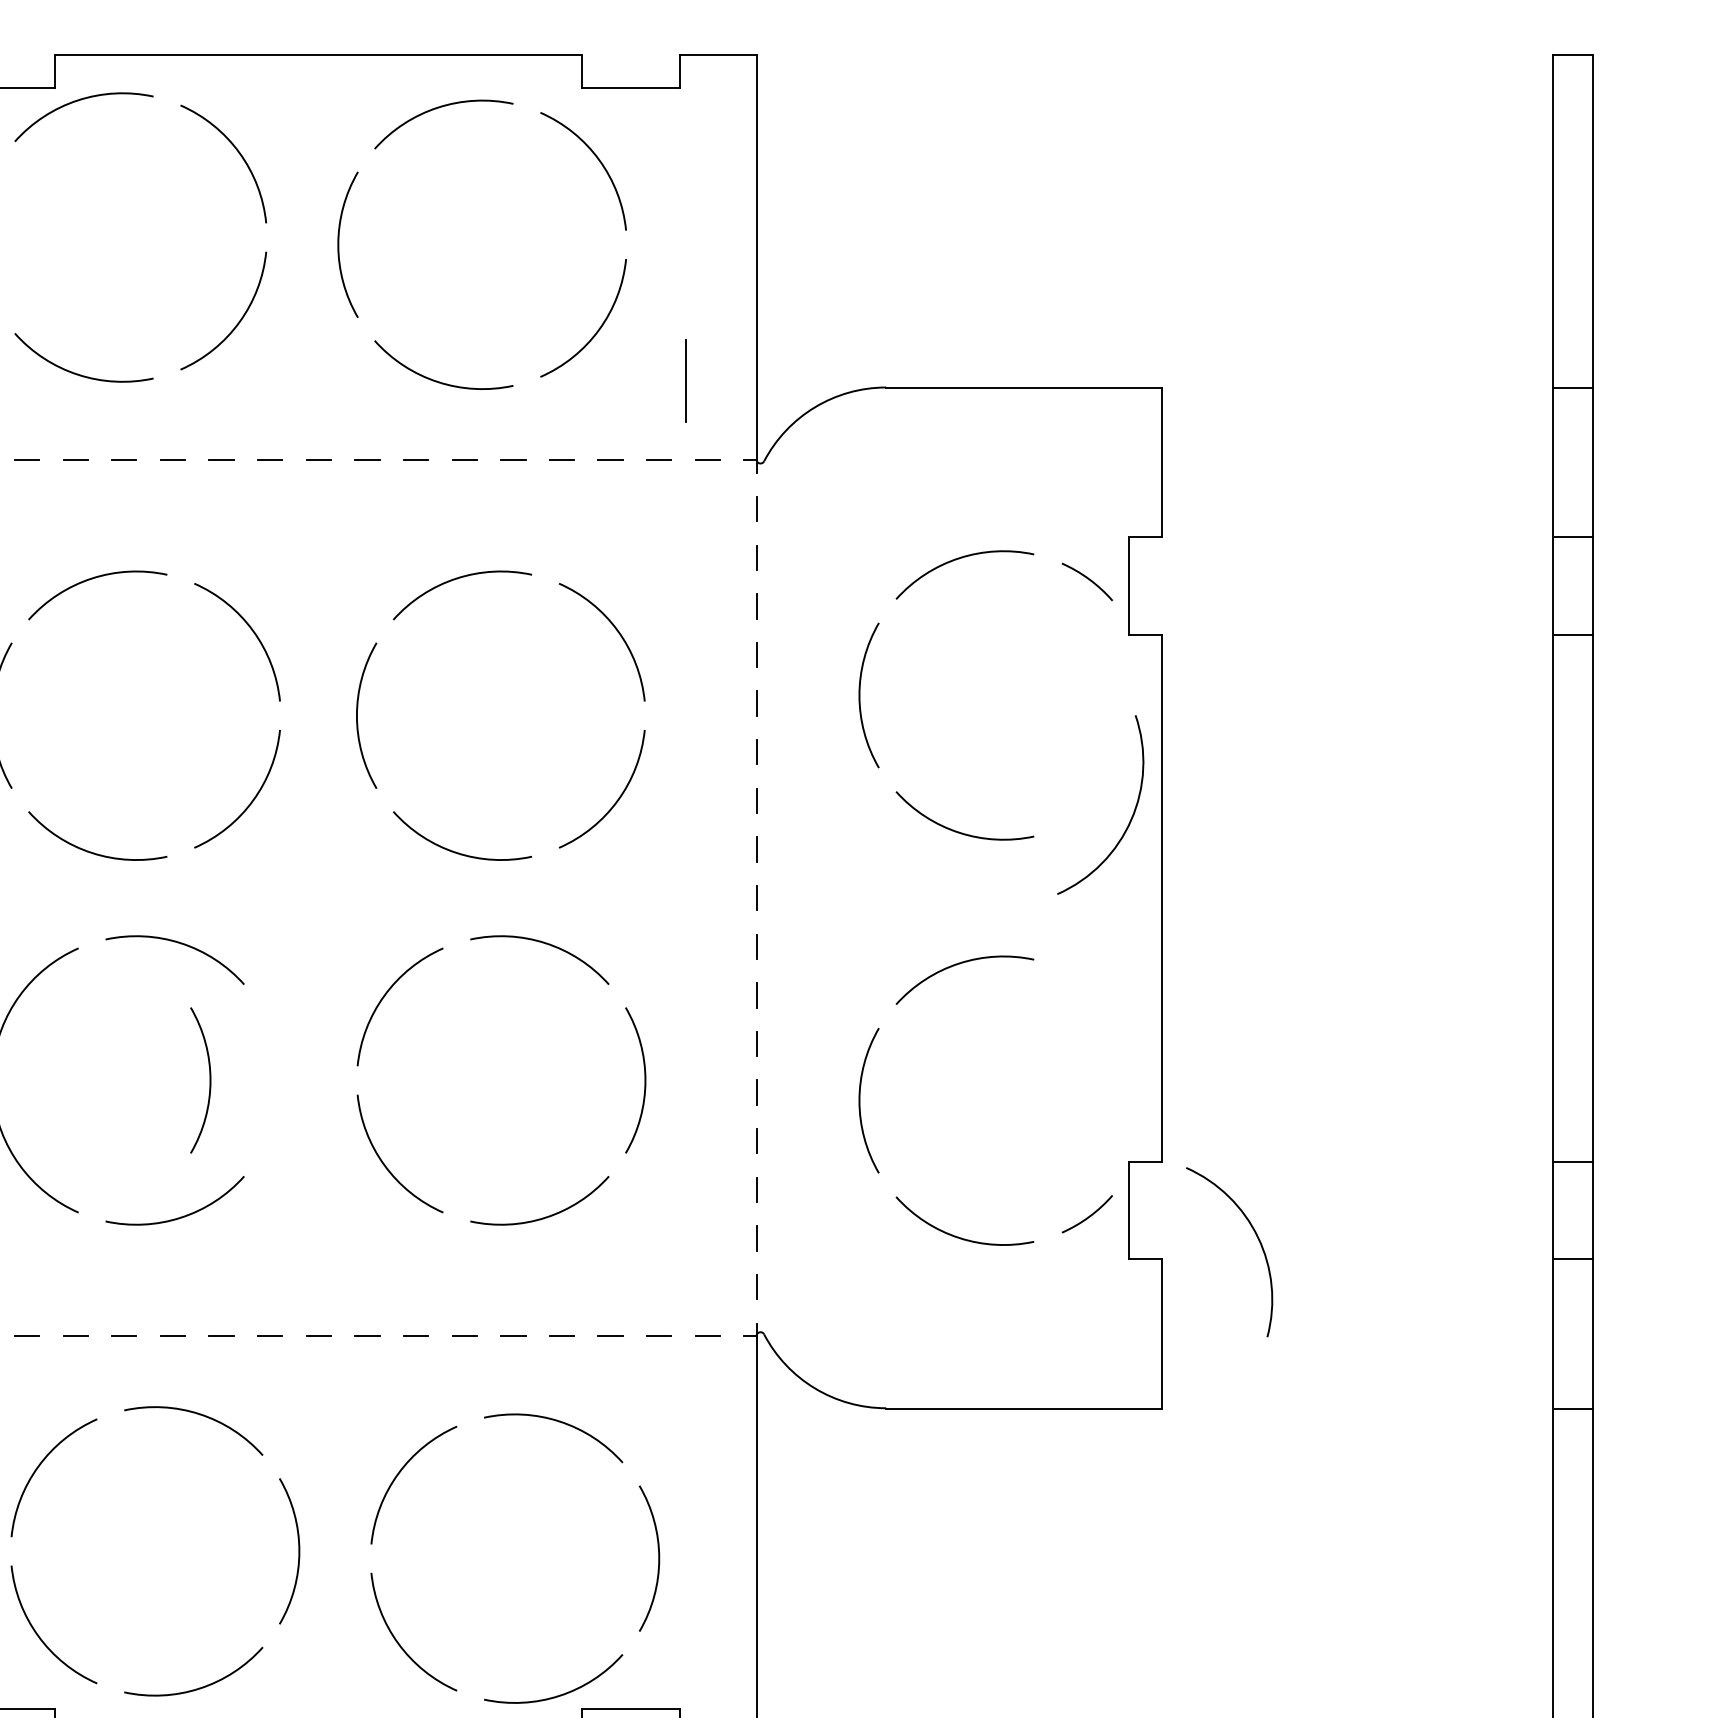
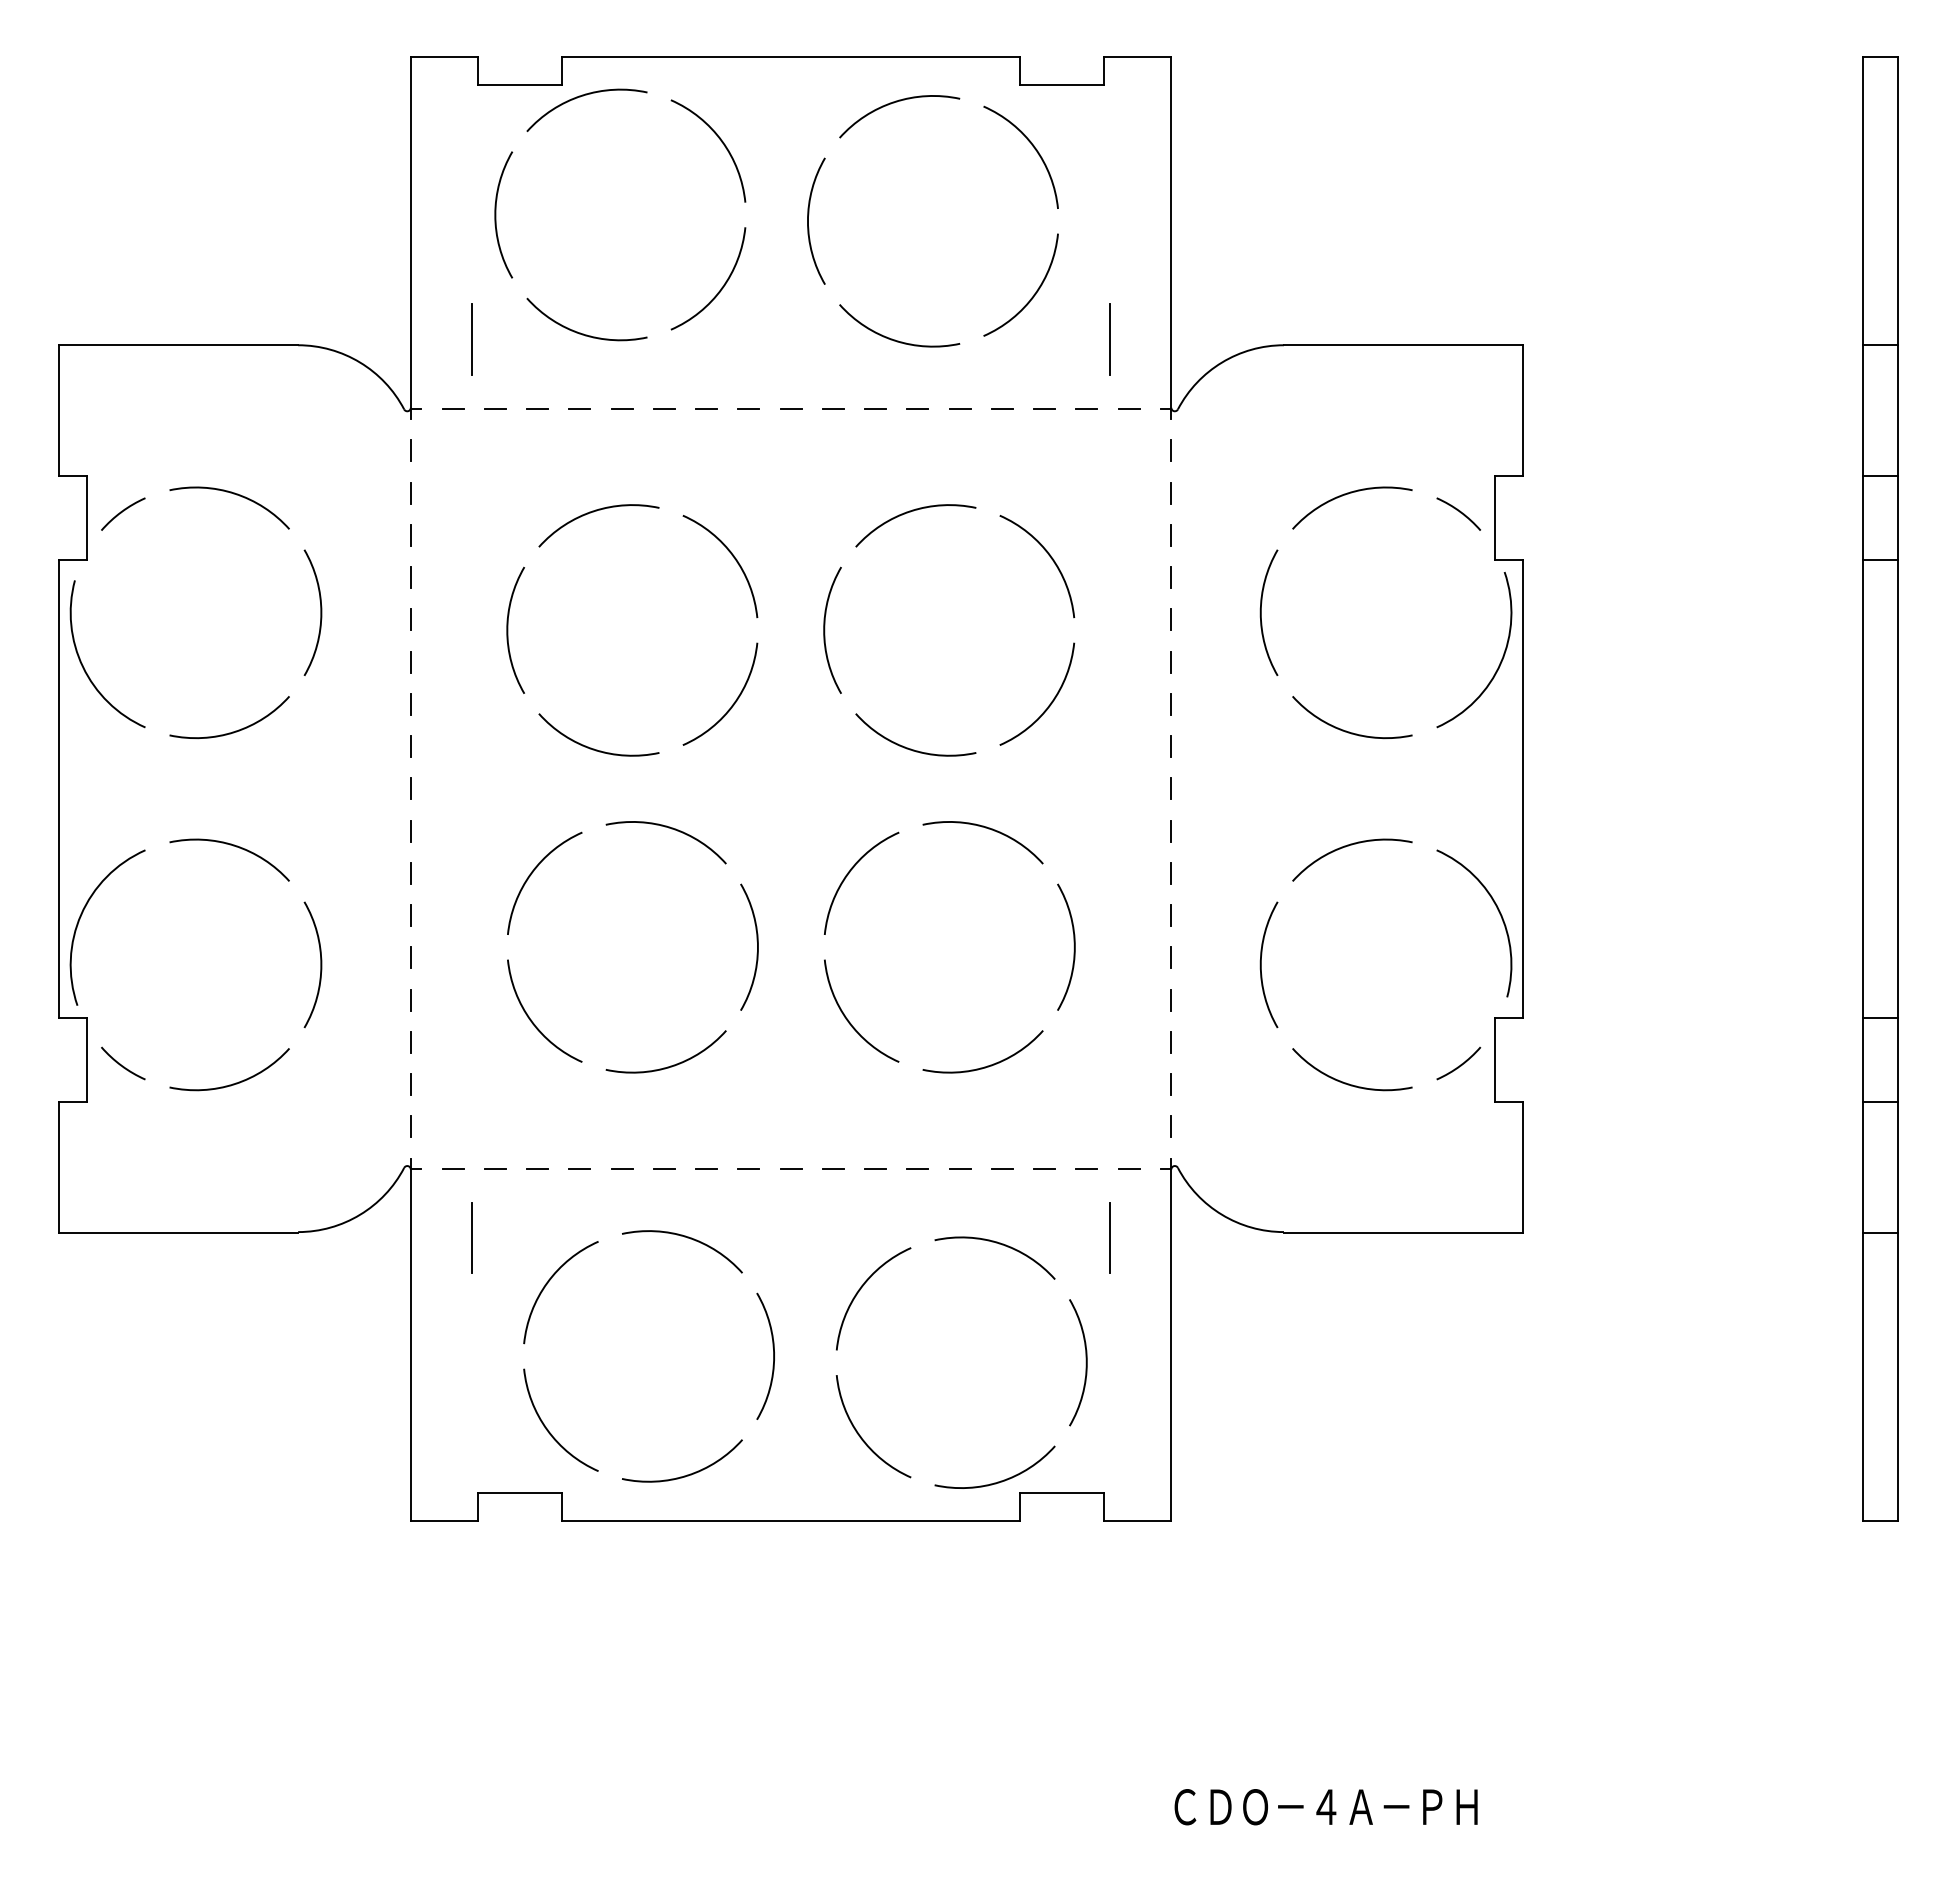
arc: (1131, 814) -> (1501, 658), moved
arc: (209, 1079) -> (757, 946), moved
arc: (1257, 1239) -> (1498, 912), moved
line: (685, 1414) -> (1109, 1237), added

